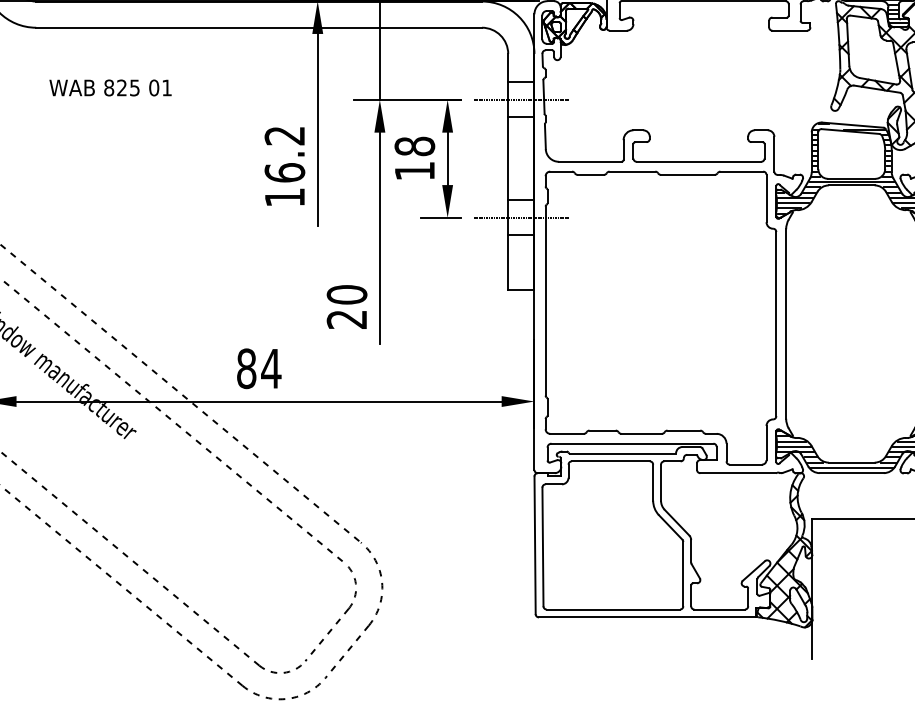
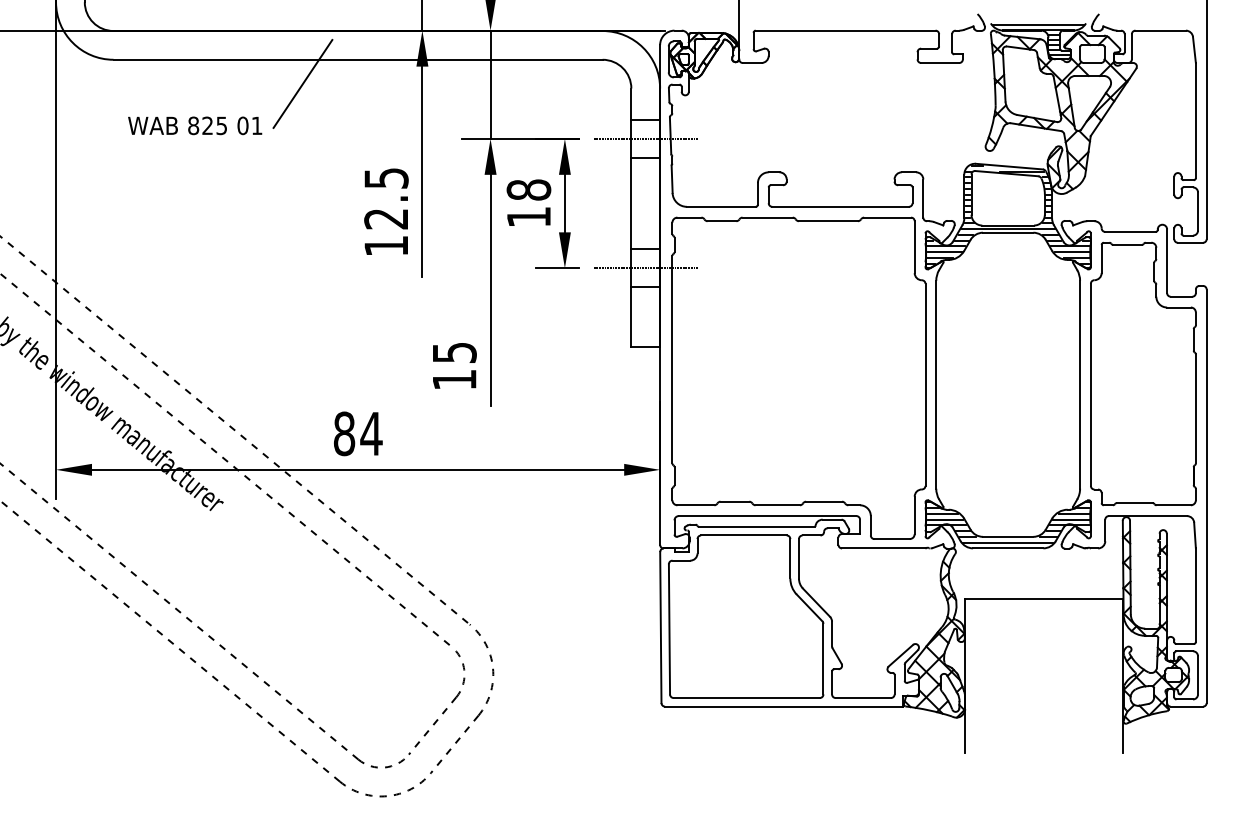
line: (208, 49) -> (302, 83), added
text: (285, 154) -> (386, 198), 16.2 -> 12.5
text: (346, 307) -> (454, 366), 20 -> 15

